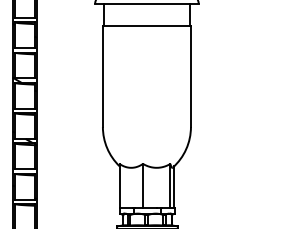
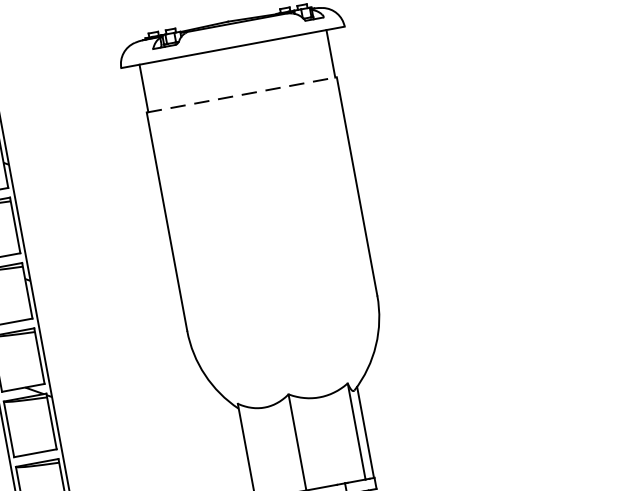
line: (147, 25) -> (242, 93), solid -> dashed

